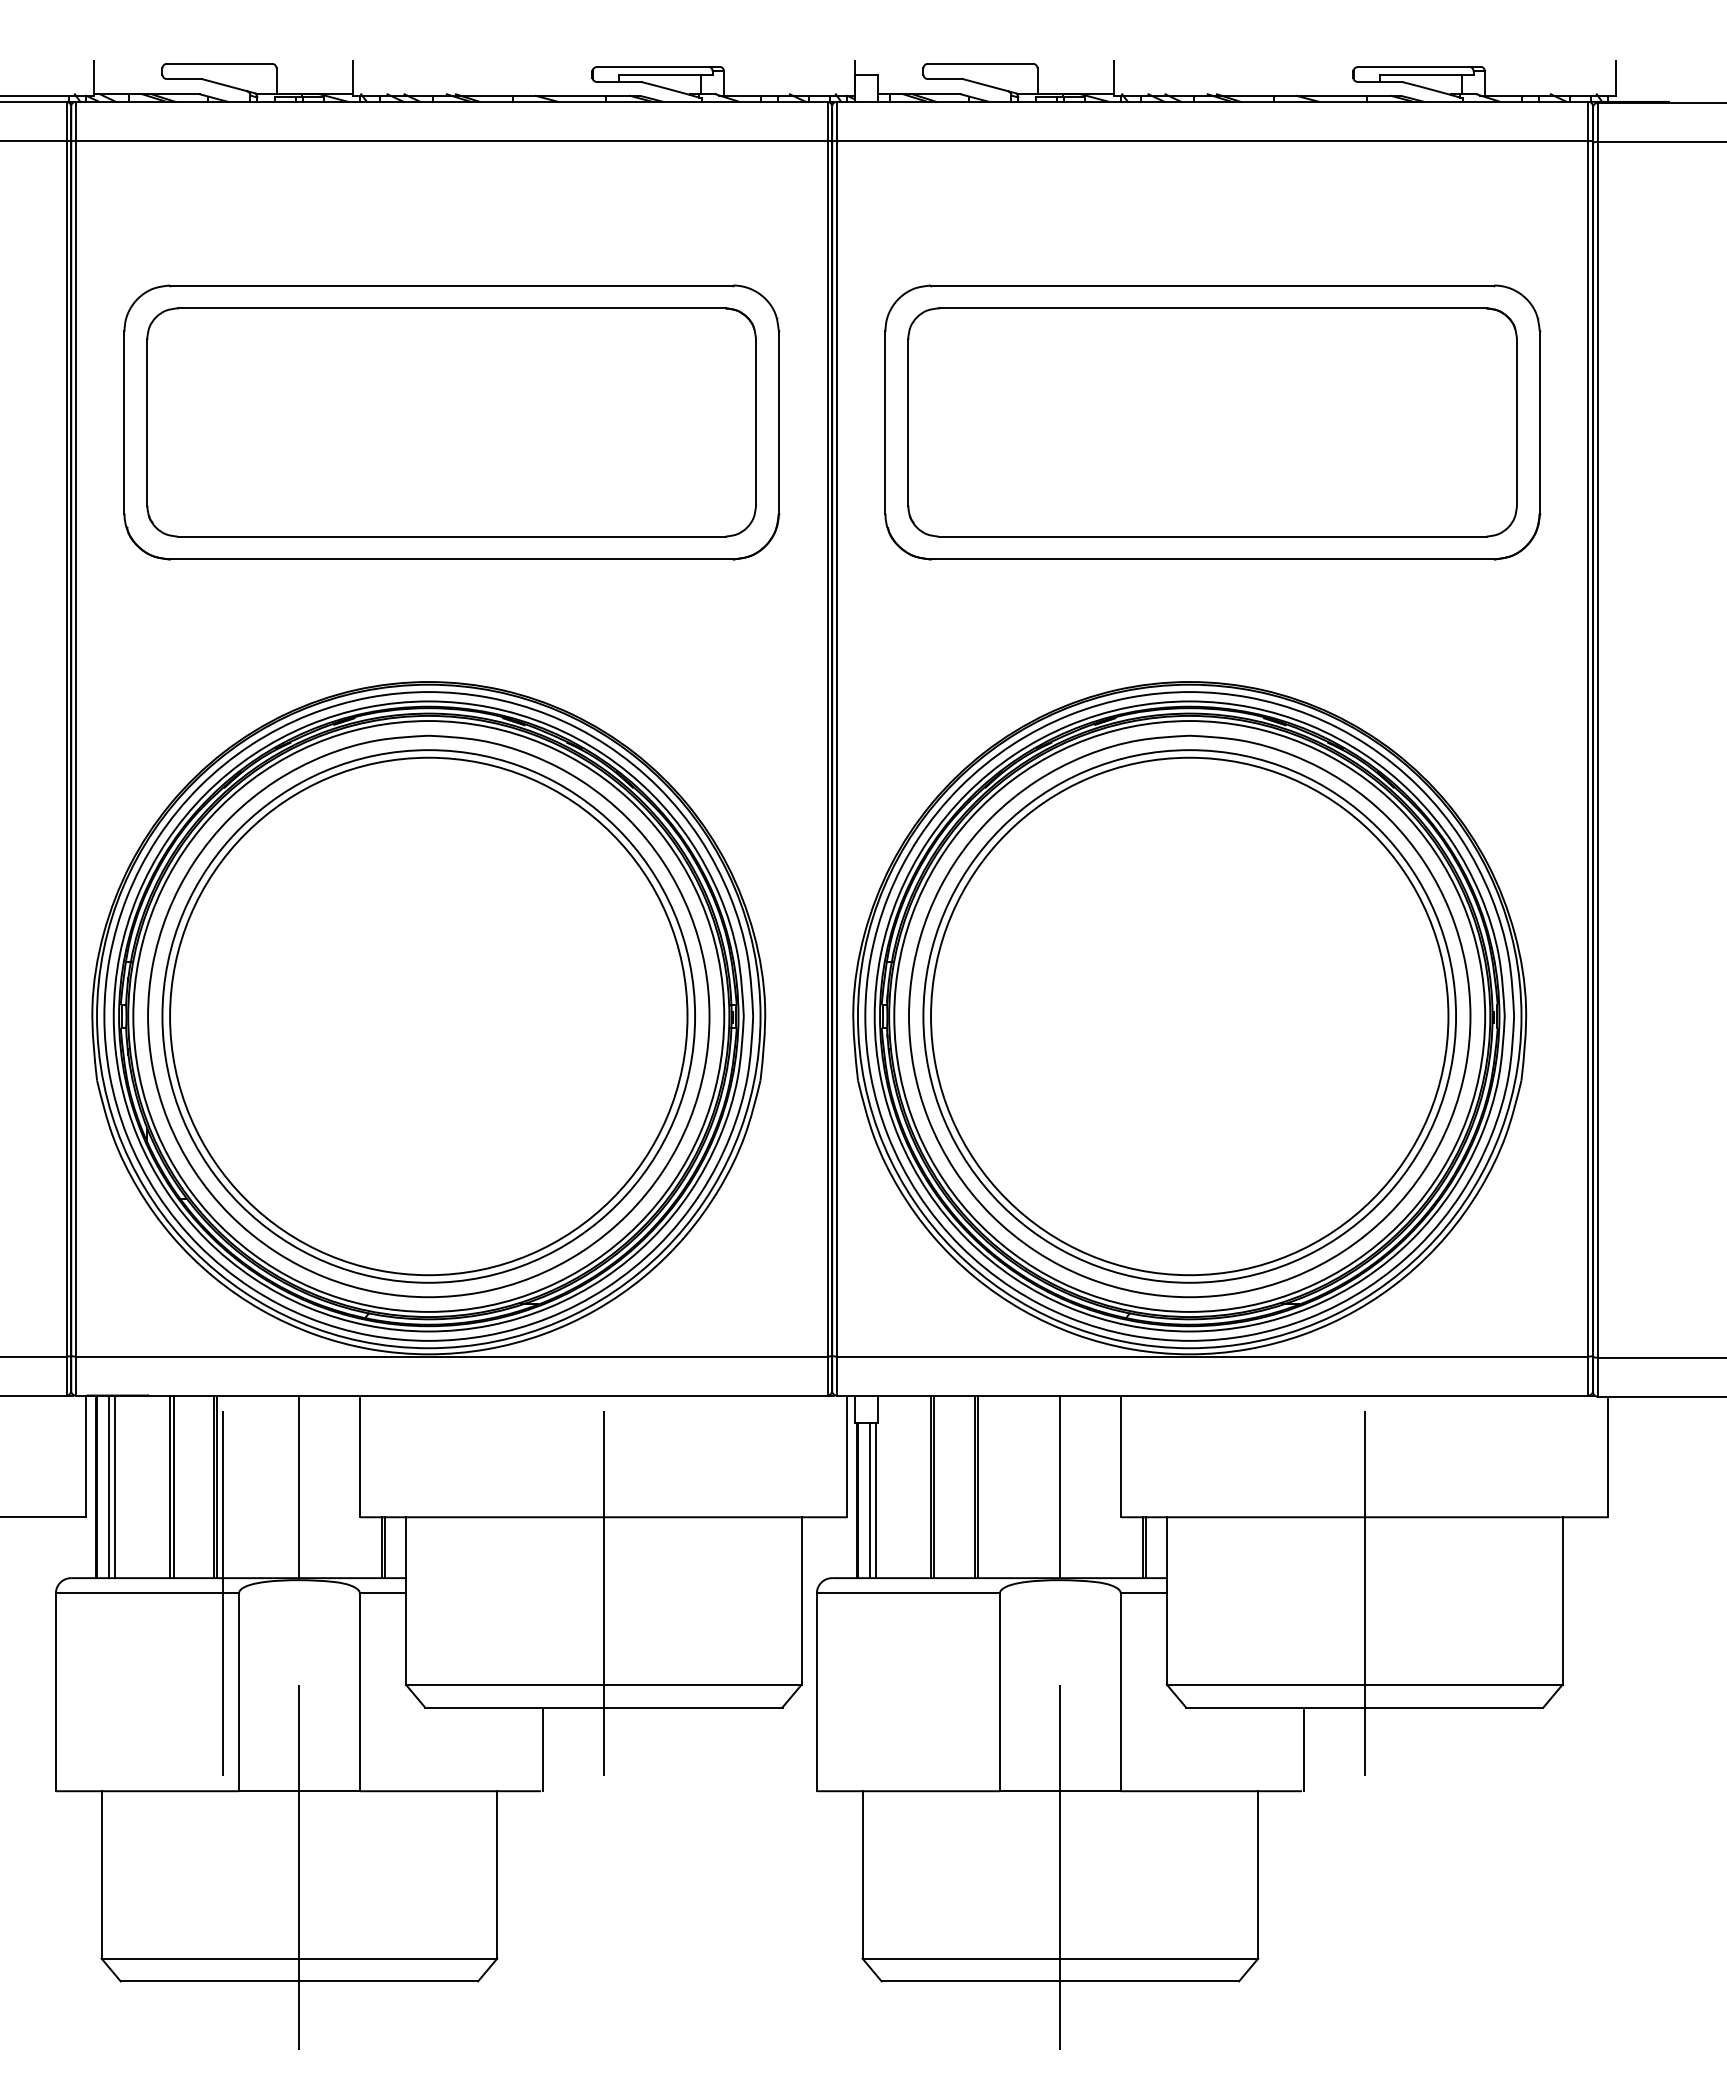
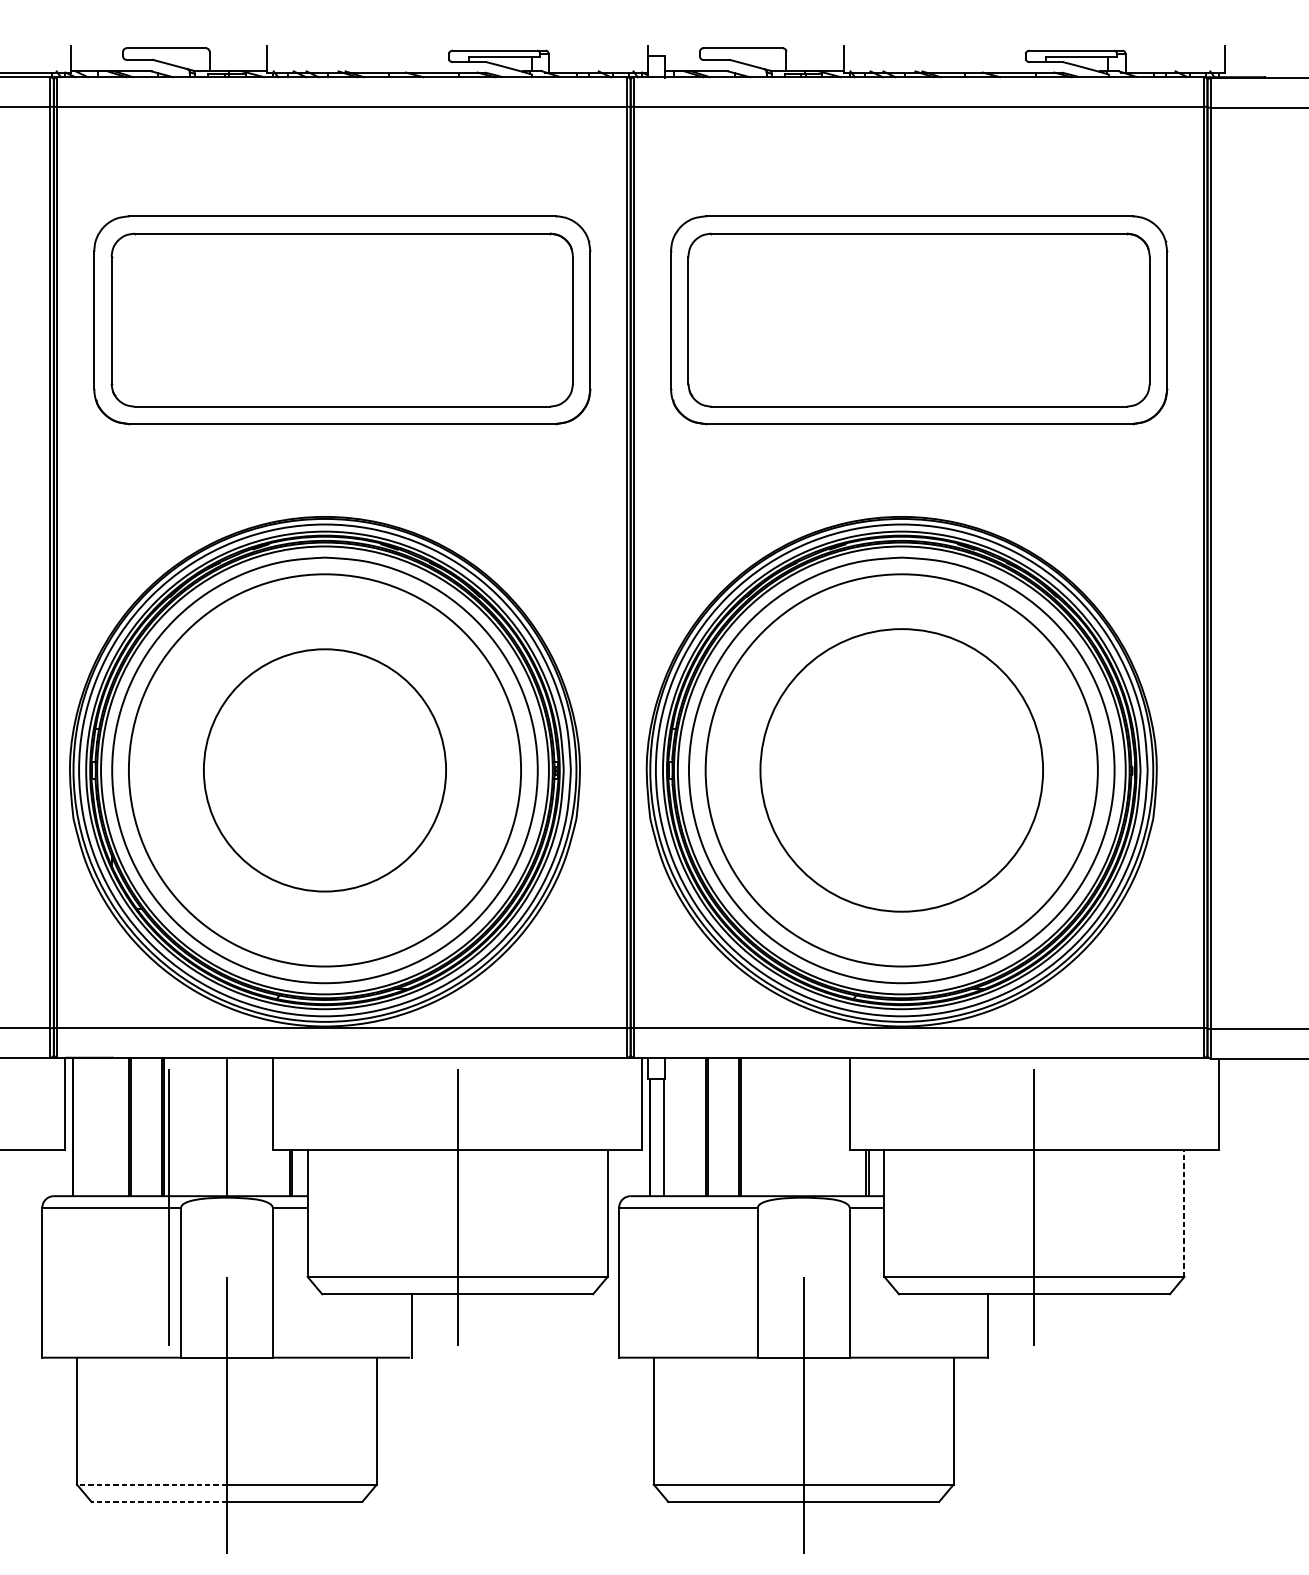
circle: (428, 1016) -> (324, 770), size x0.6
circle: (1189, 1016) -> (901, 770), size x0.7
line: (108, 1486) -> (82, 1126), removed
line: (115, 1486) -> (87, 1126), removed
line: (1060, 1486) -> (803, 1126), removed
line: (869, 1500) -> (659, 1137), removed
line: (1562, 1600) -> (1184, 1213), solid -> dashed
line: (200, 1958) -> (151, 1484), solid -> dashed
line: (209, 1981) -> (158, 1501), solid -> dashed

